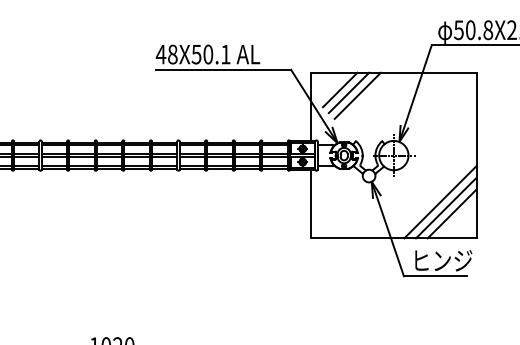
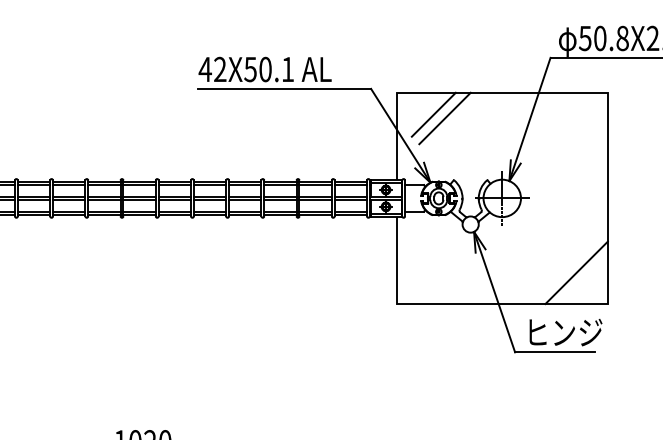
text: (172, 54) -> (219, 69), 48X50.1 -> 42X50.1
line: (357, 95) -> (455, 121), removed
line: (440, 202) -> (561, 258), removed
line: (446, 207) -> (569, 264), removed

